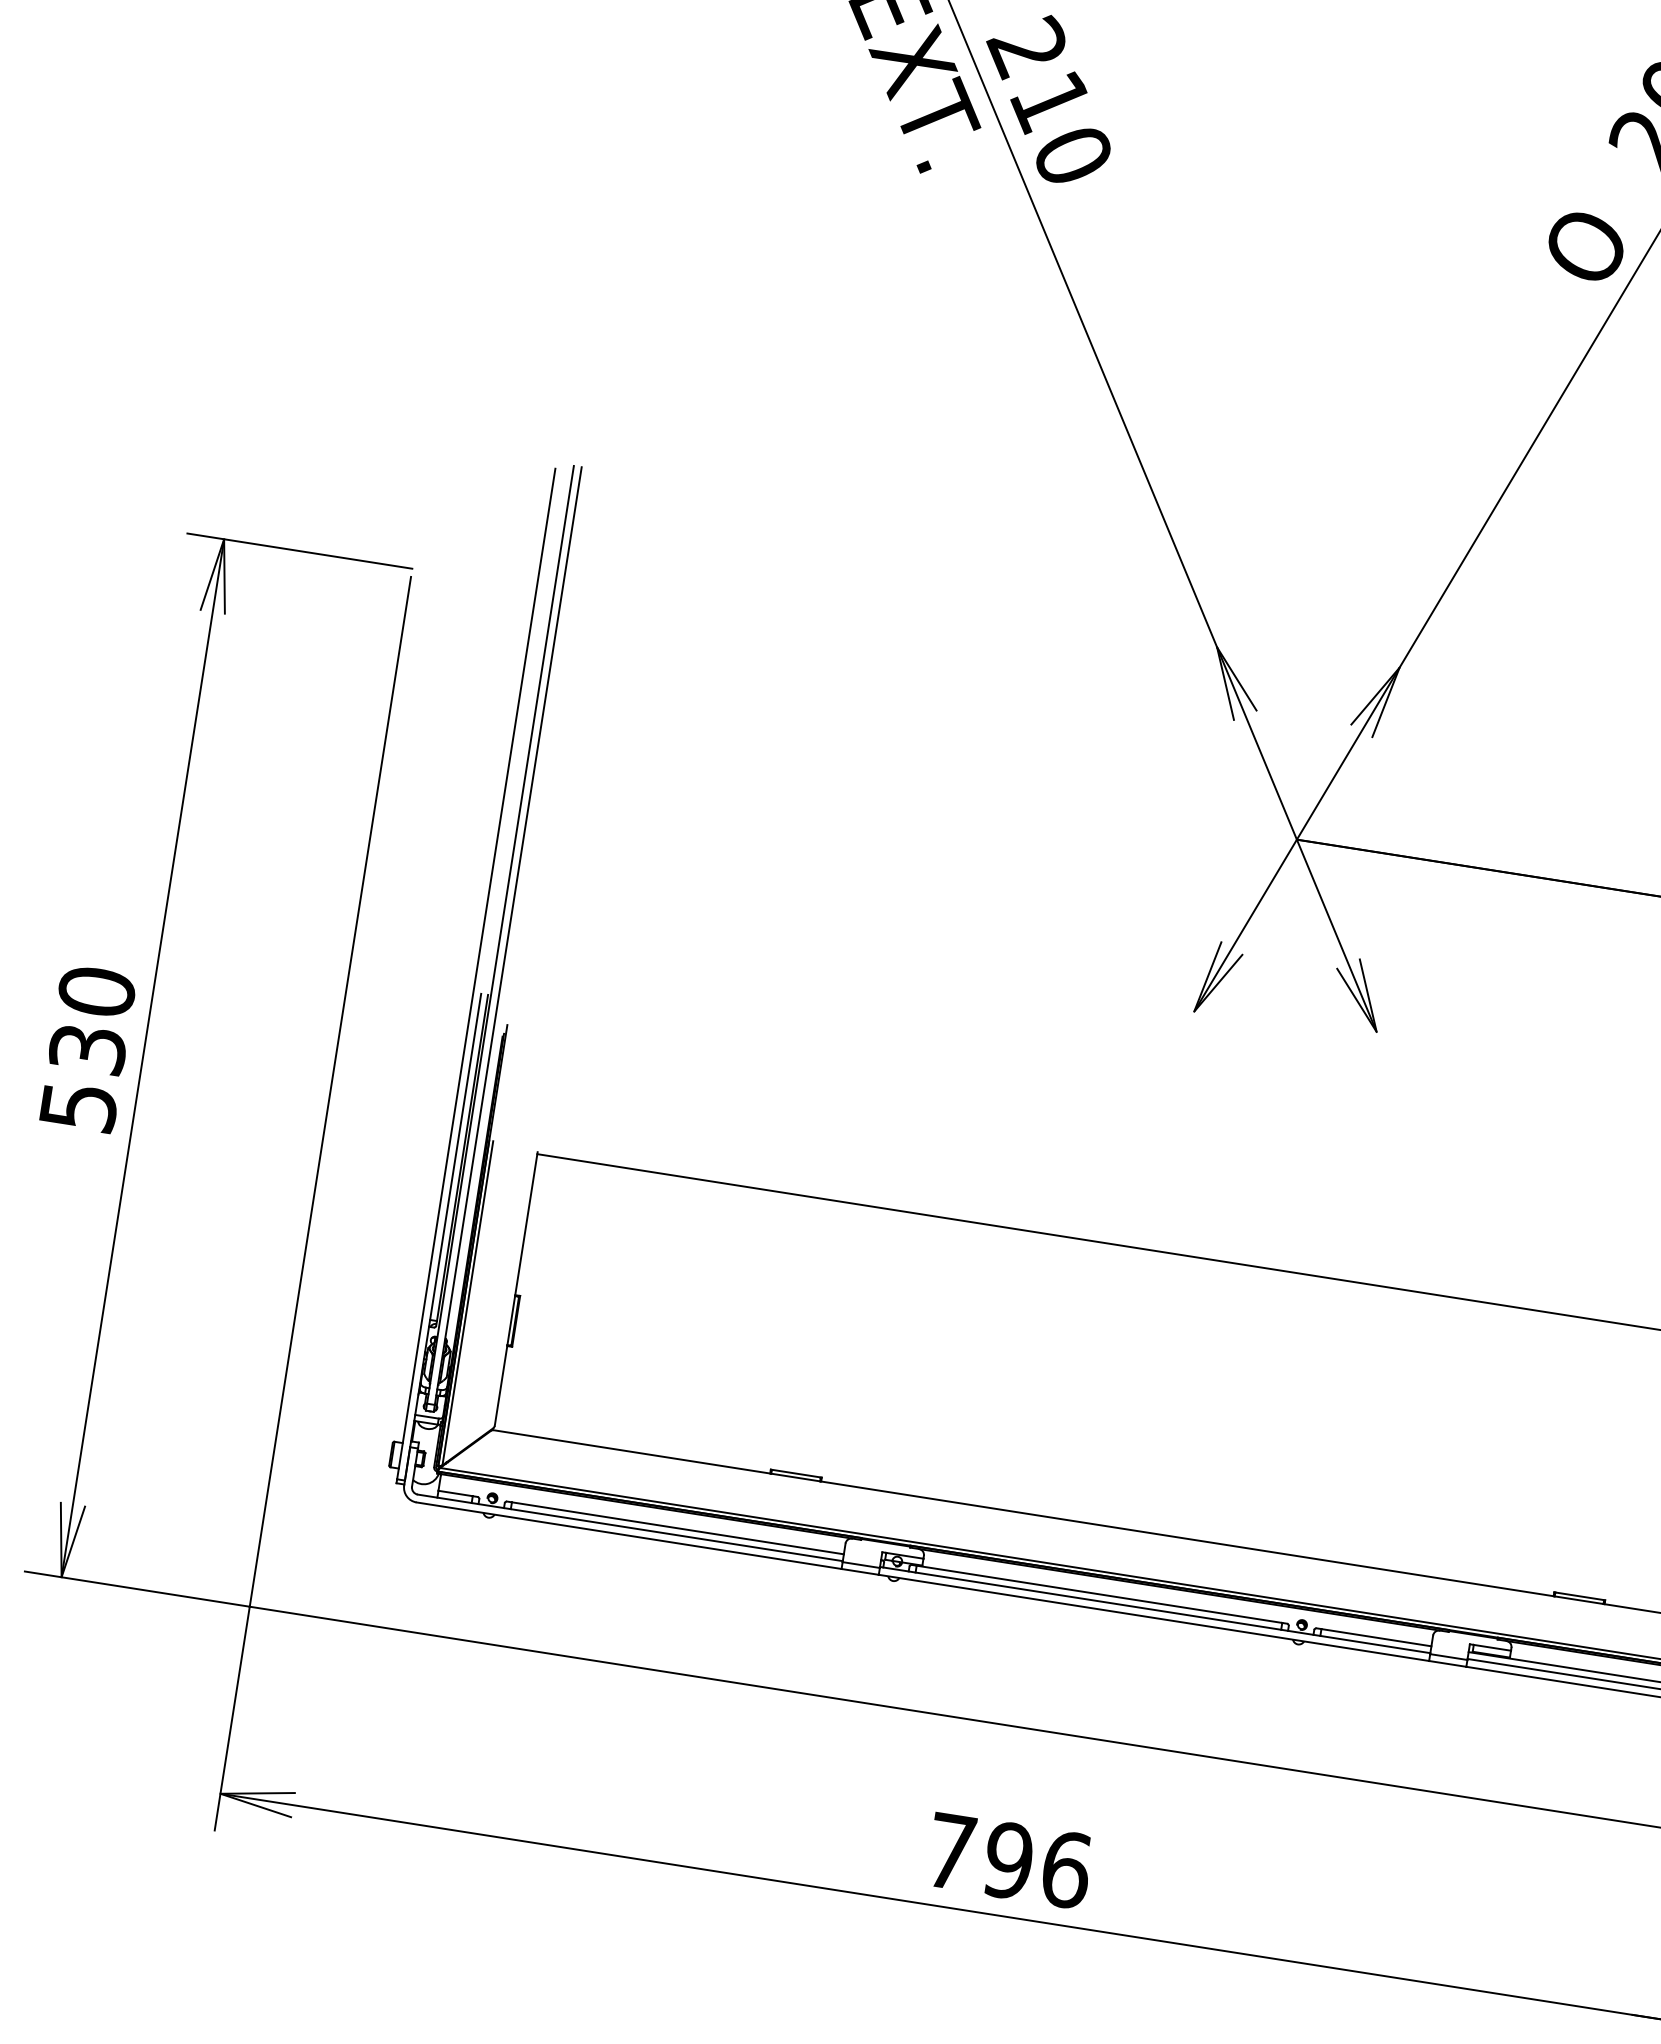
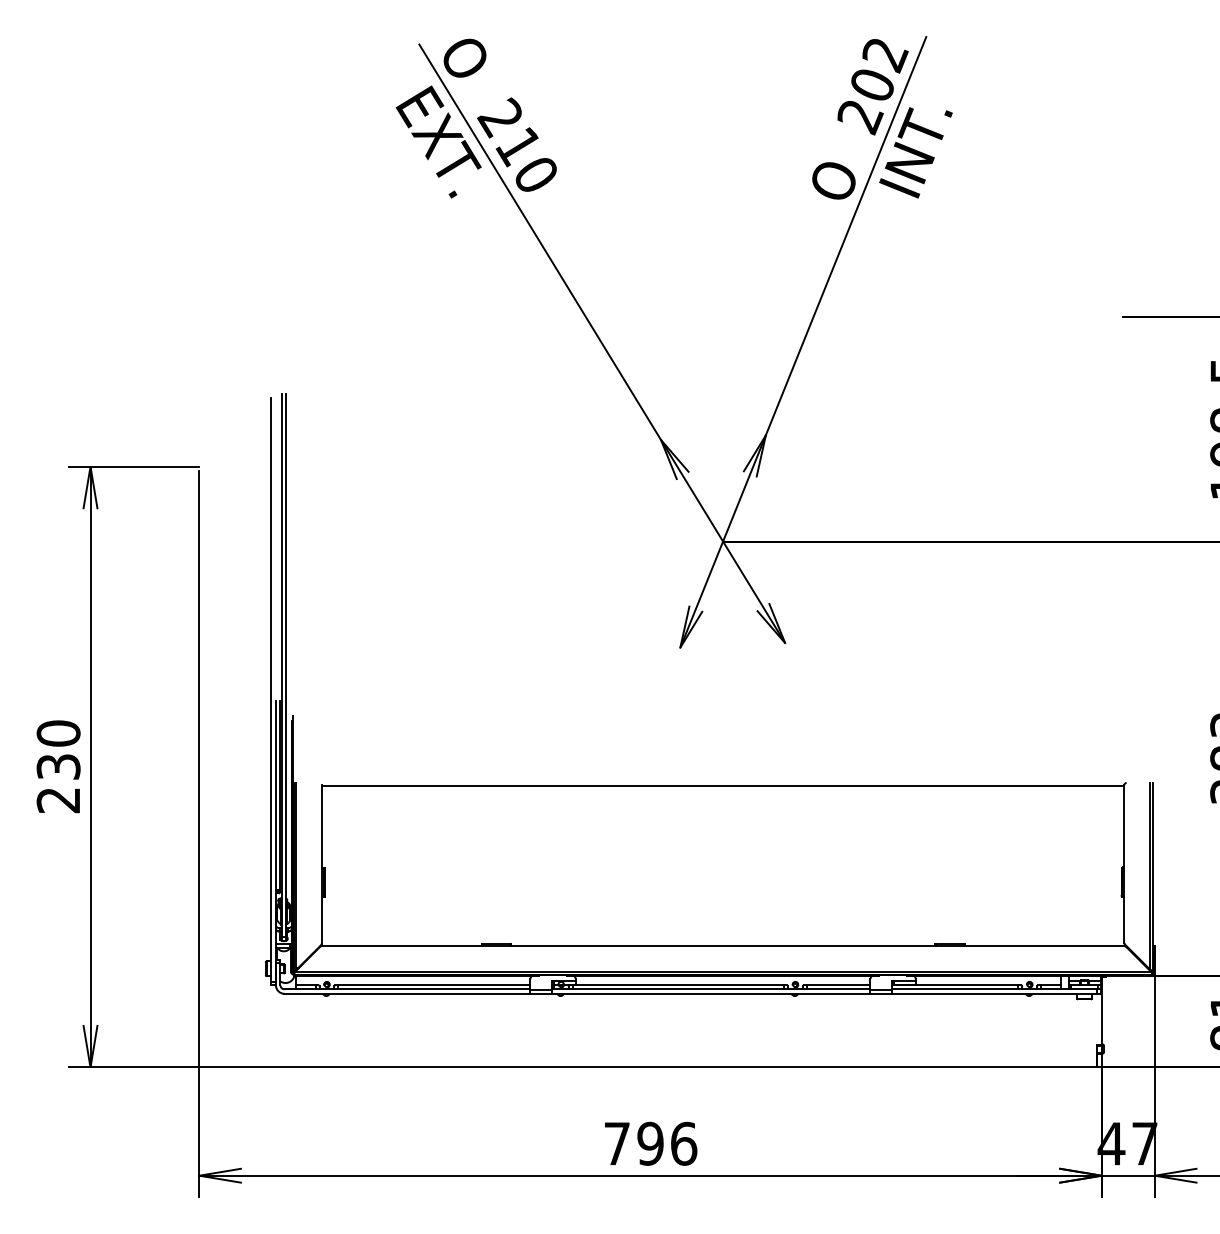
text: (78, 1107) -> (58, 800), 530 -> 230

